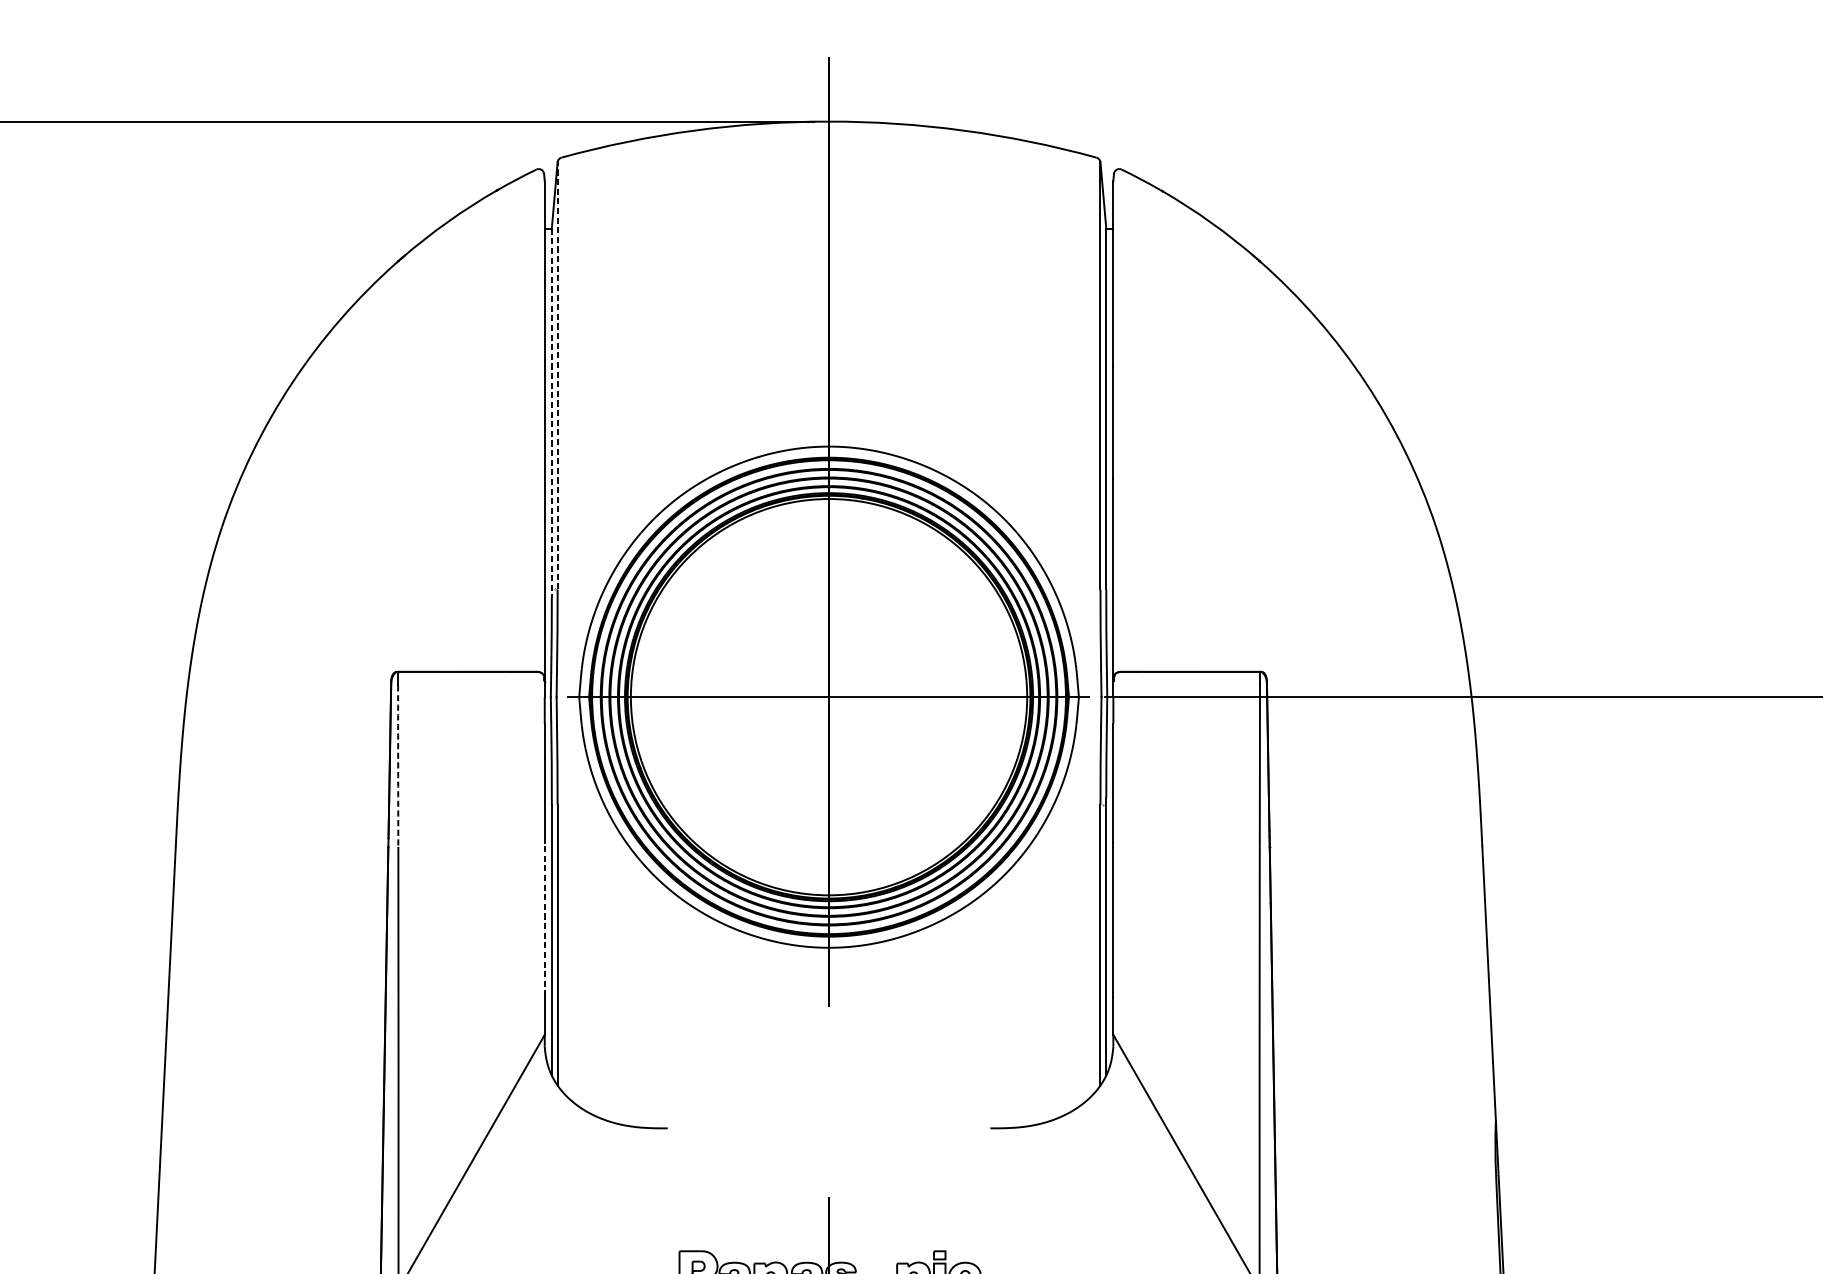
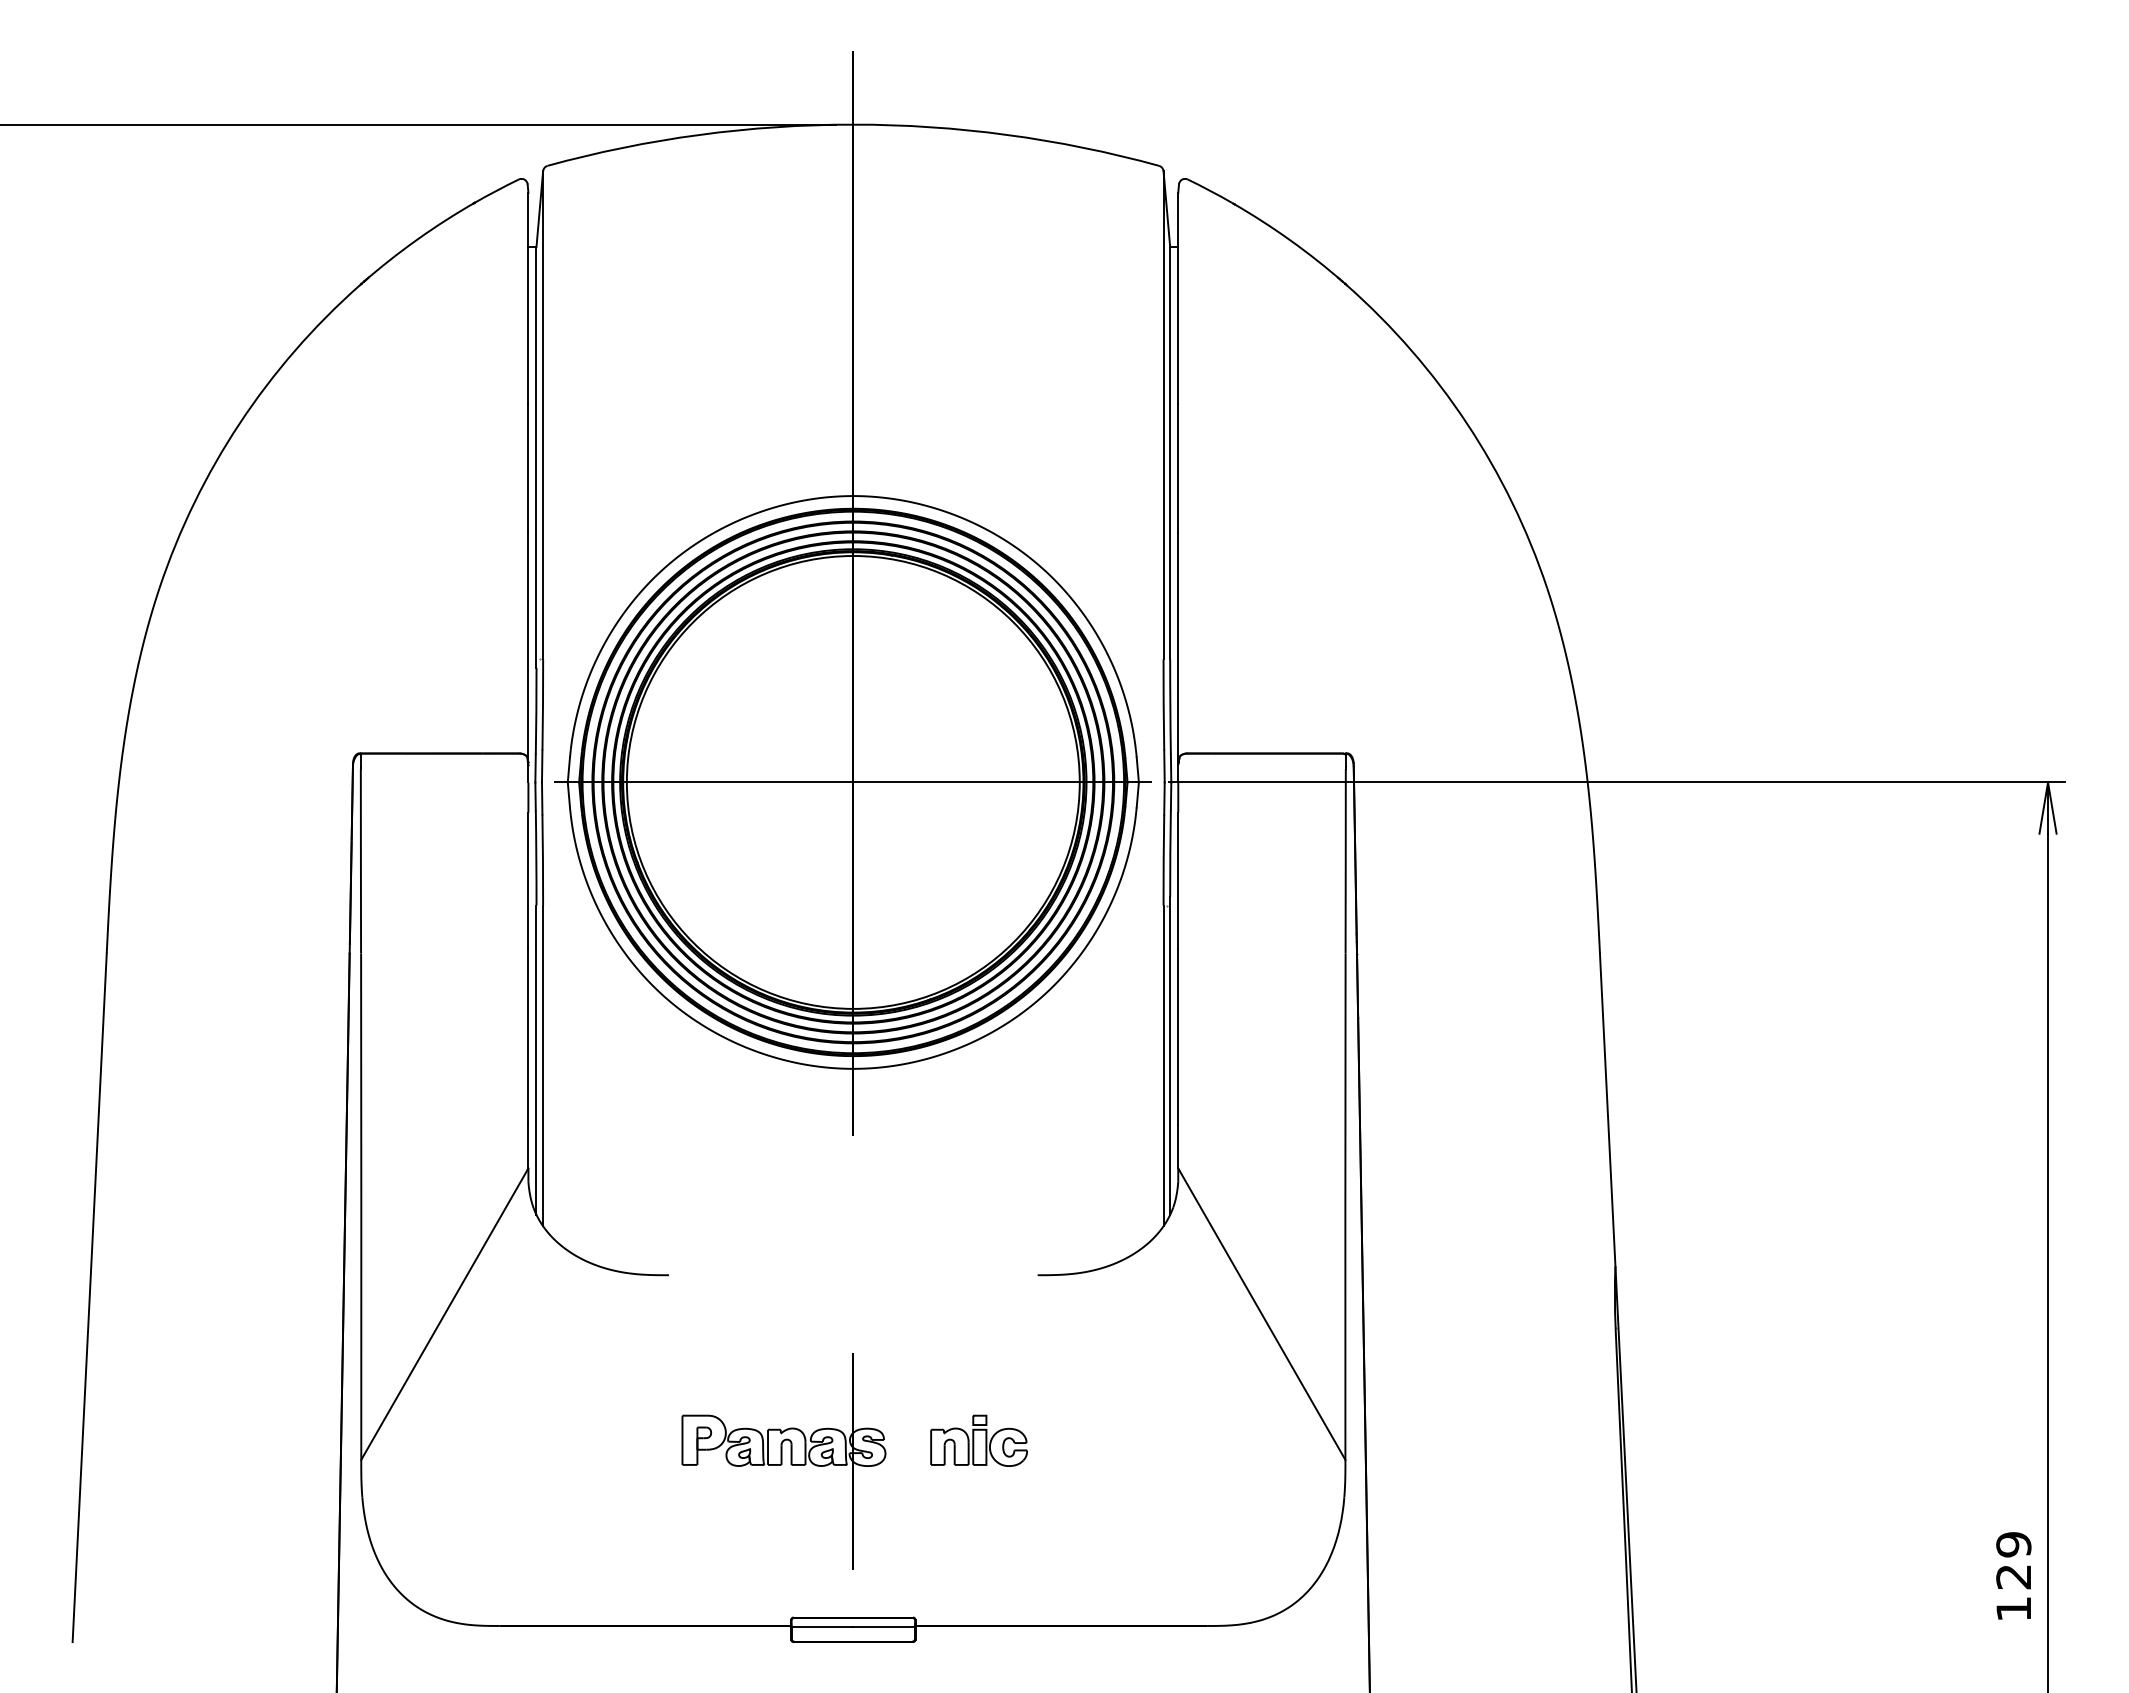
line: (557, 375) -> (543, 414), dashed -> solid
line: (551, 412) -> (536, 457), dashed -> solid
arc: (397, 766) -> (360, 861), dashed -> solid
line: (544, 920) -> (528, 1037), dashed -> solid

